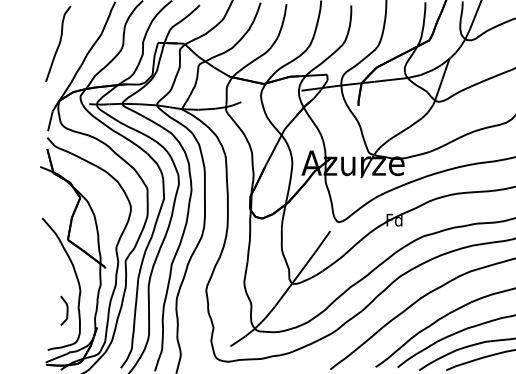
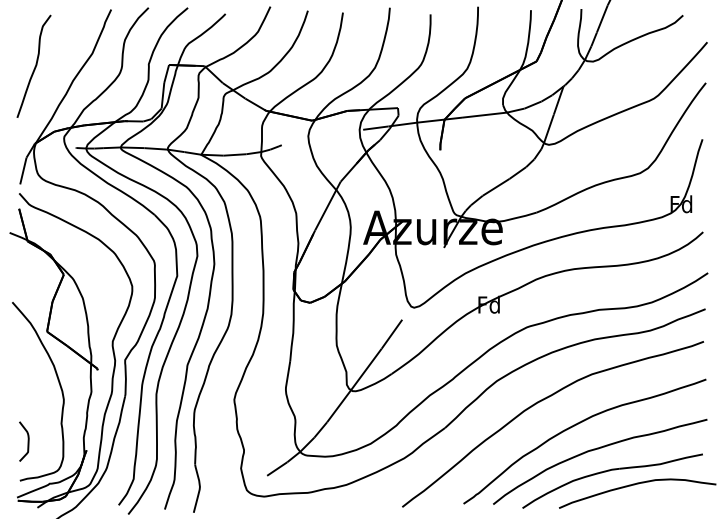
curve: (66, 310) -> (27, 441), moved

